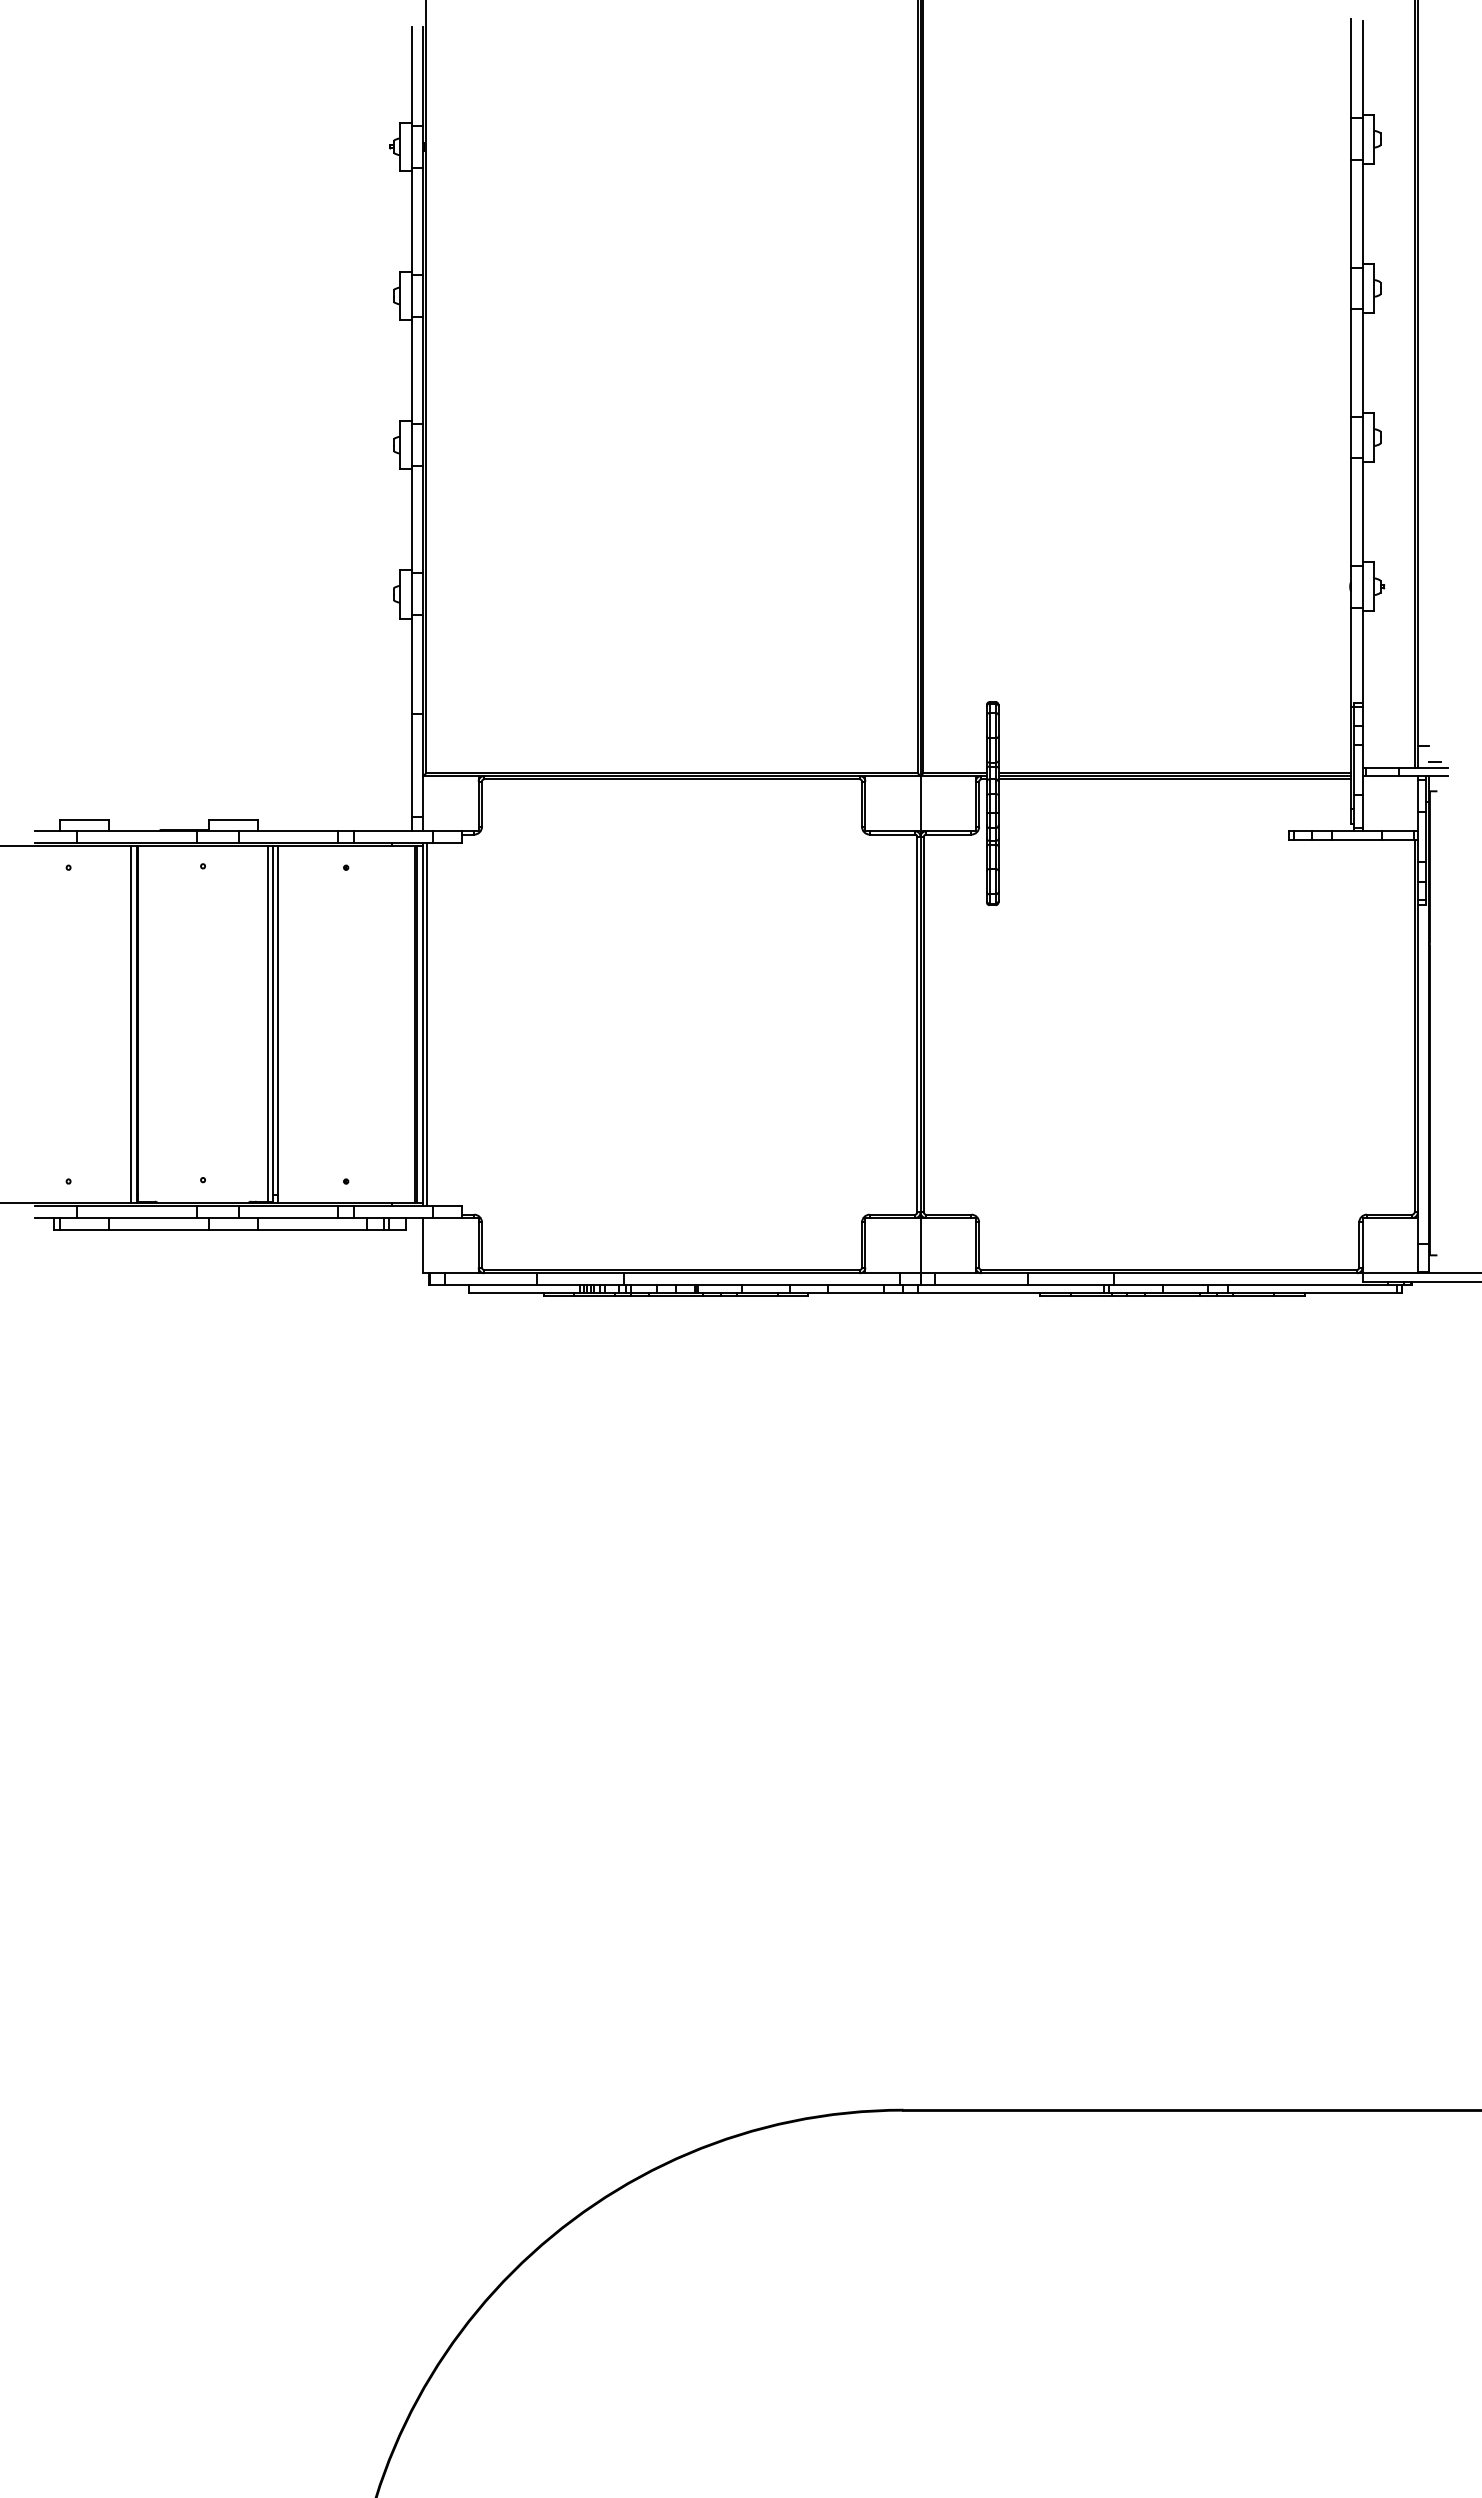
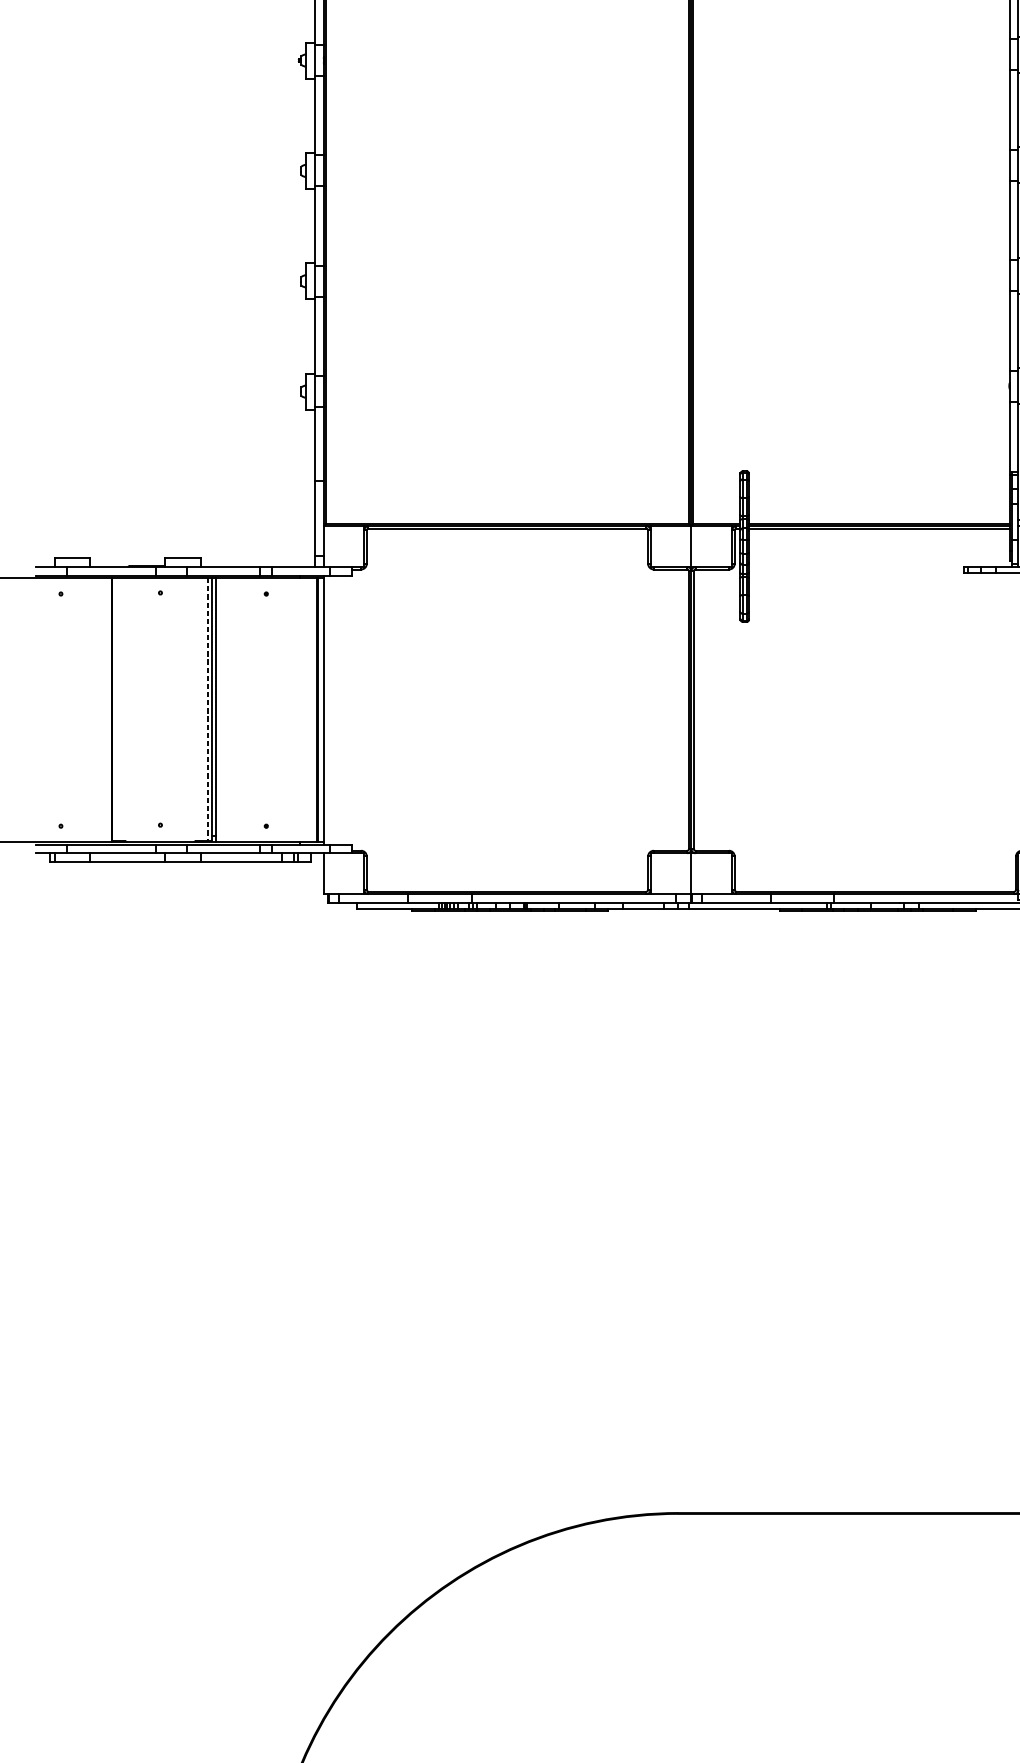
line: (267, 1023) -> (208, 709), solid -> dashed
line: (130, 1024) -> (106, 710), removed
line: (426, 1024) -> (325, 710), removed

